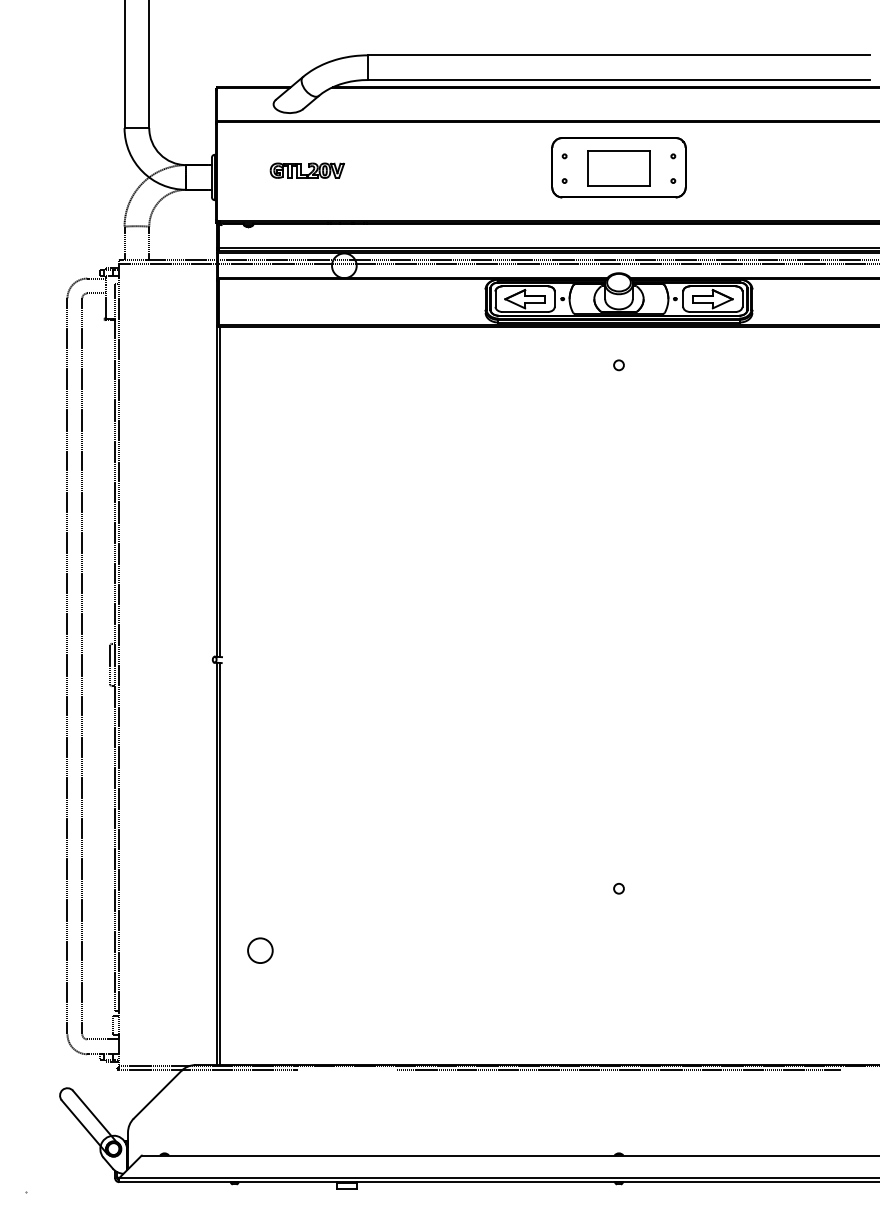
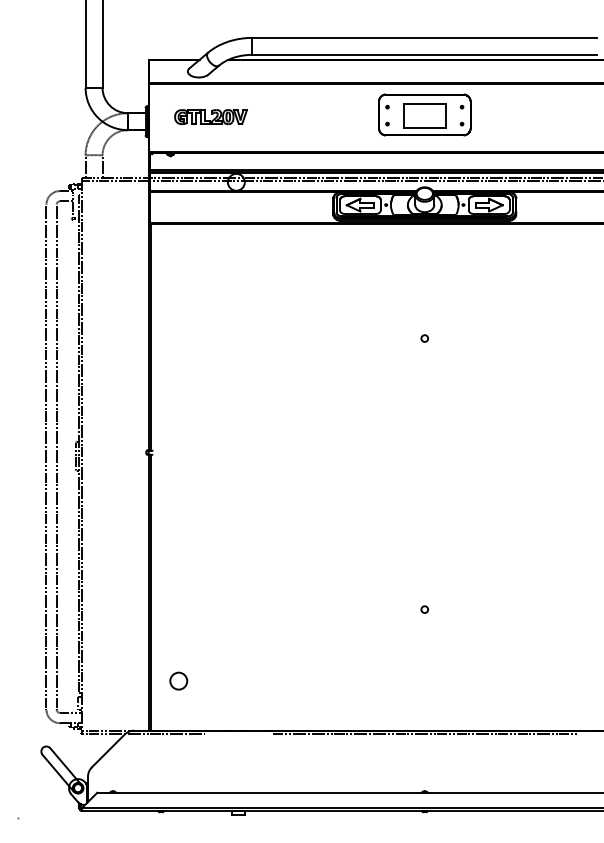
part: (306, 169) -> (210, 116), size x1.43
circle: (618, 365) -> (424, 338), moved
circle: (259, 949) -> (178, 680), moved

